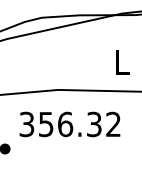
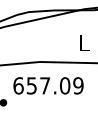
text: (70, 123) -> (48, 85), 356.32 -> 657.09

